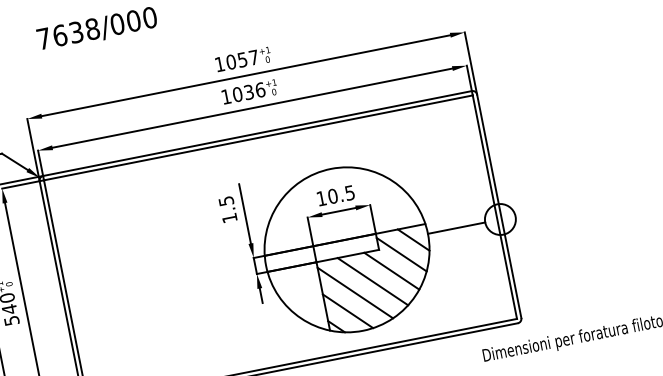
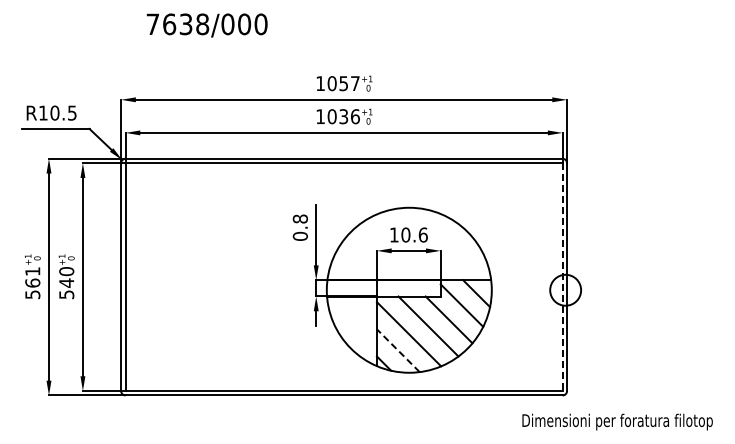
text: (349, 192) -> (422, 234), 10.5 -> 10.6
line: (494, 207) -> (562, 277), solid -> dashed
text: (227, 209) -> (299, 227), 1.5 -> 0.8
line: (456, 228) -> (520, 290), removed
line: (347, 311) -> (397, 350), solid -> dashed

